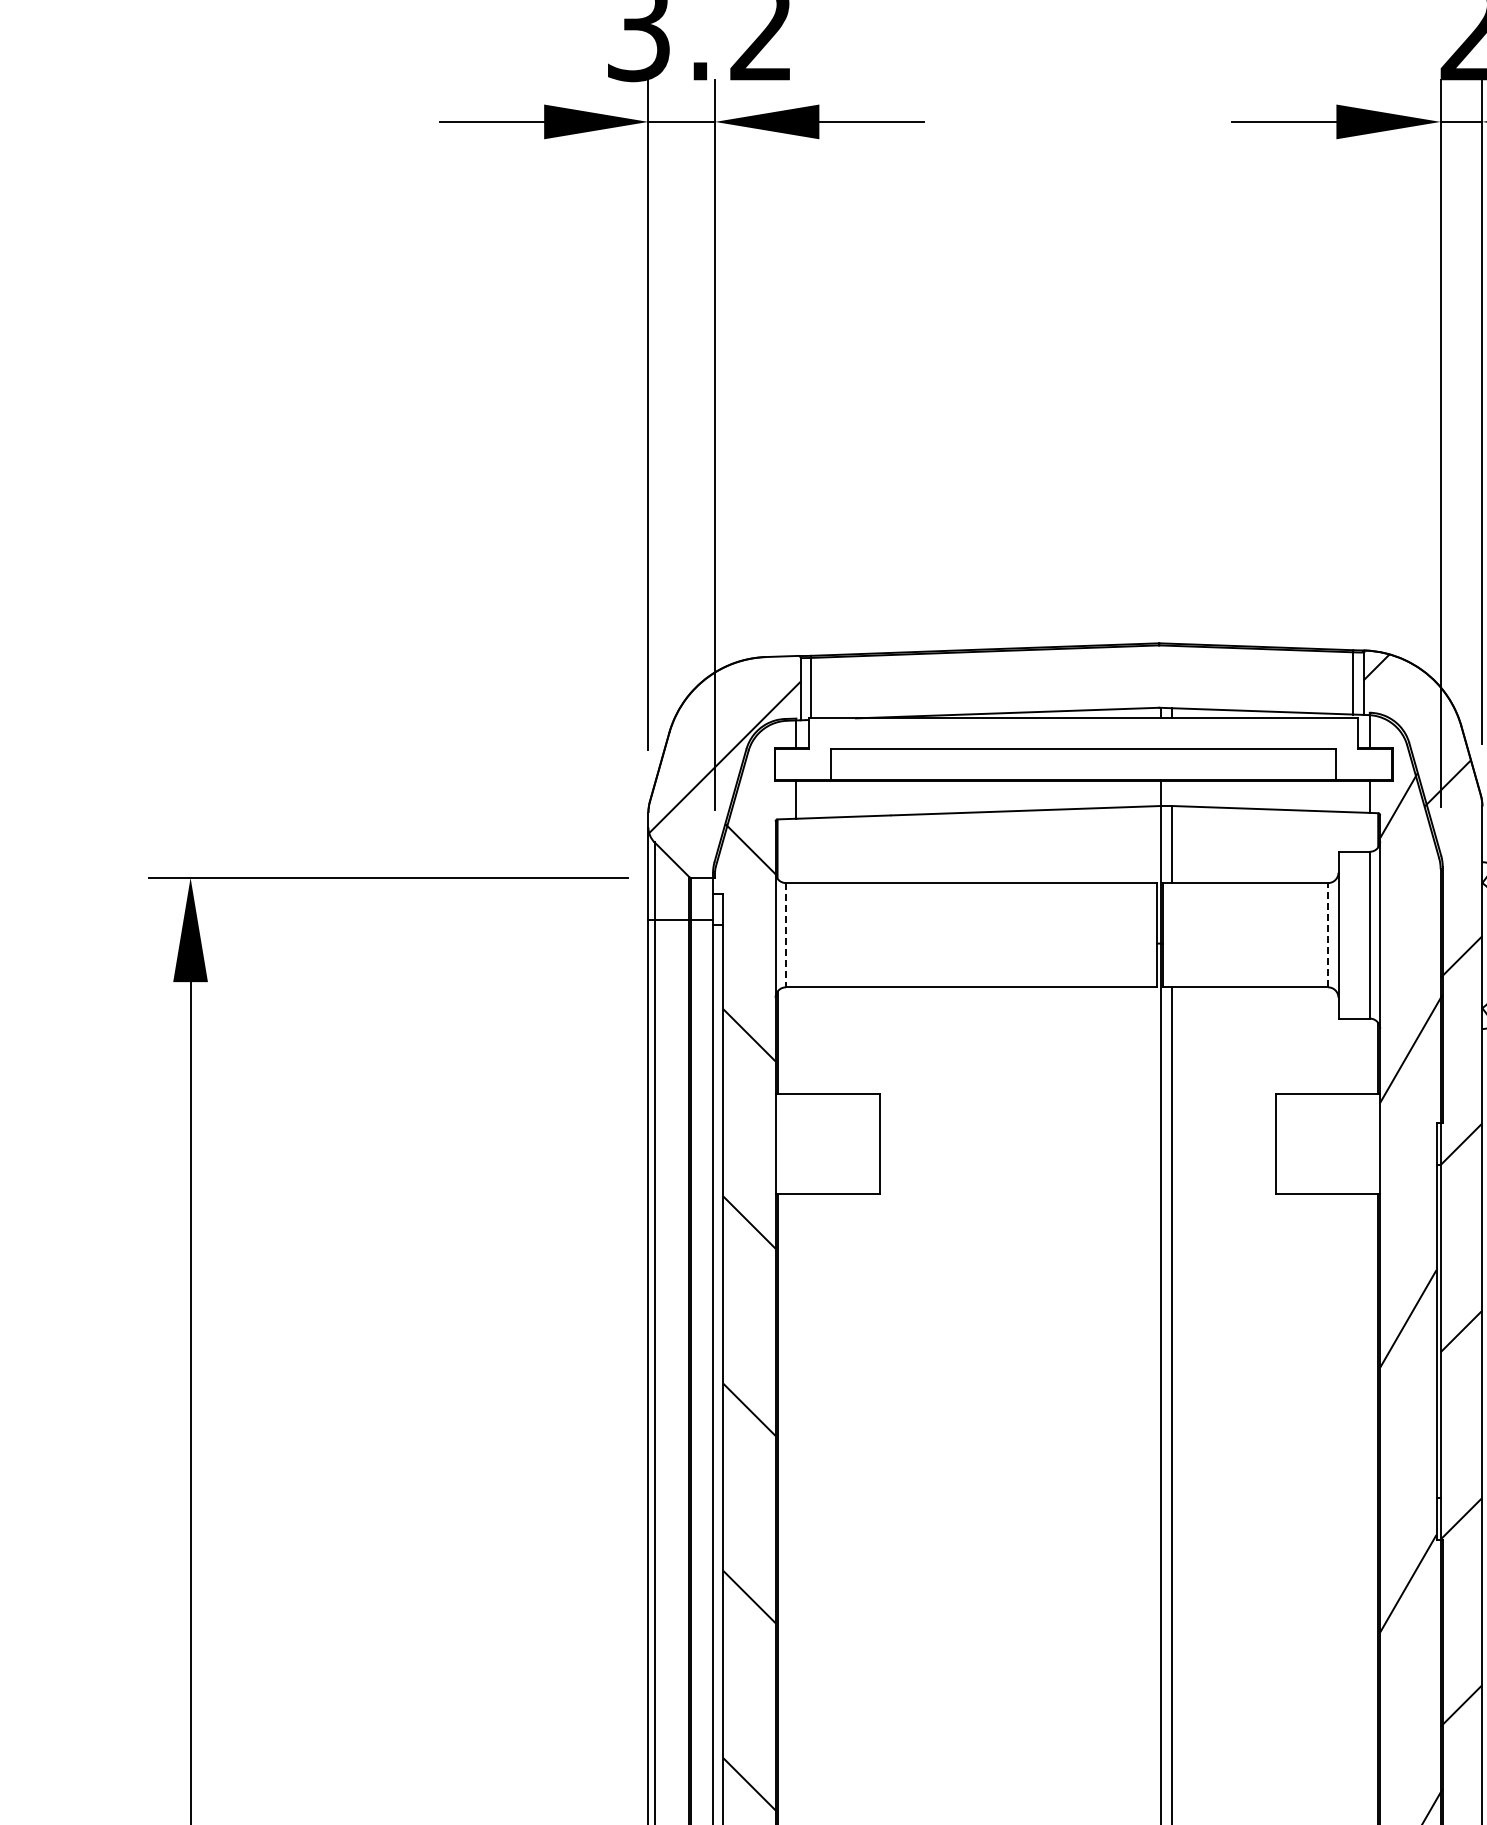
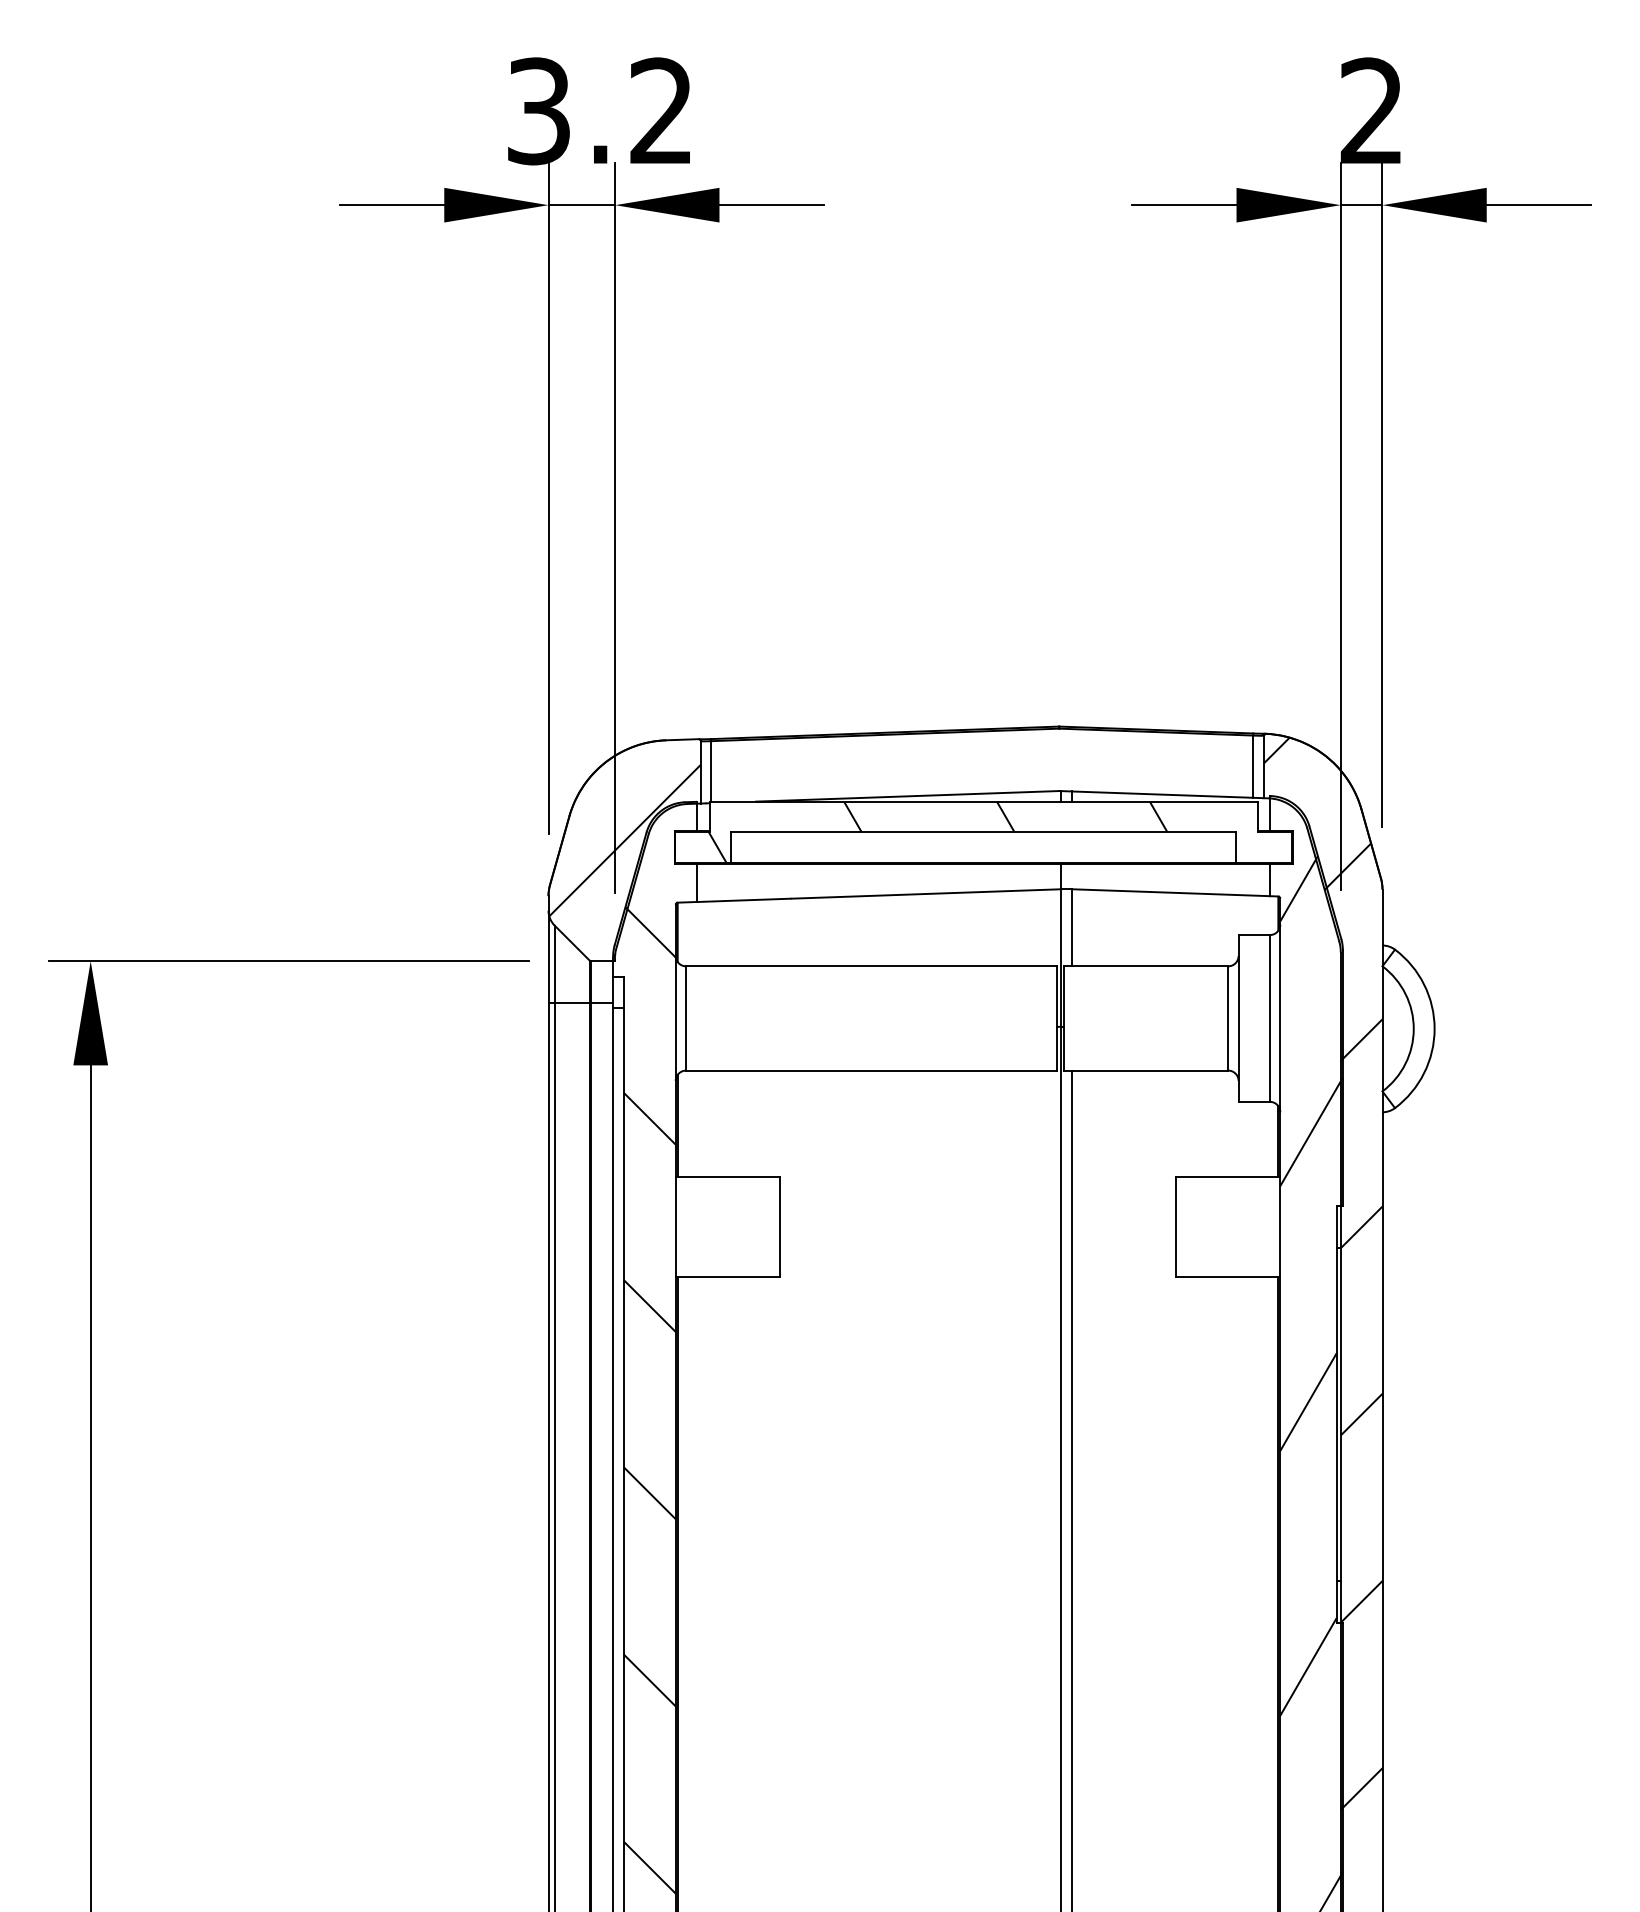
hatch: (1037, 749) -> (937, 832), added
line: (1328, 934) -> (1228, 1017), dashed -> solid
line: (786, 935) -> (686, 1018), dashed -> solid

